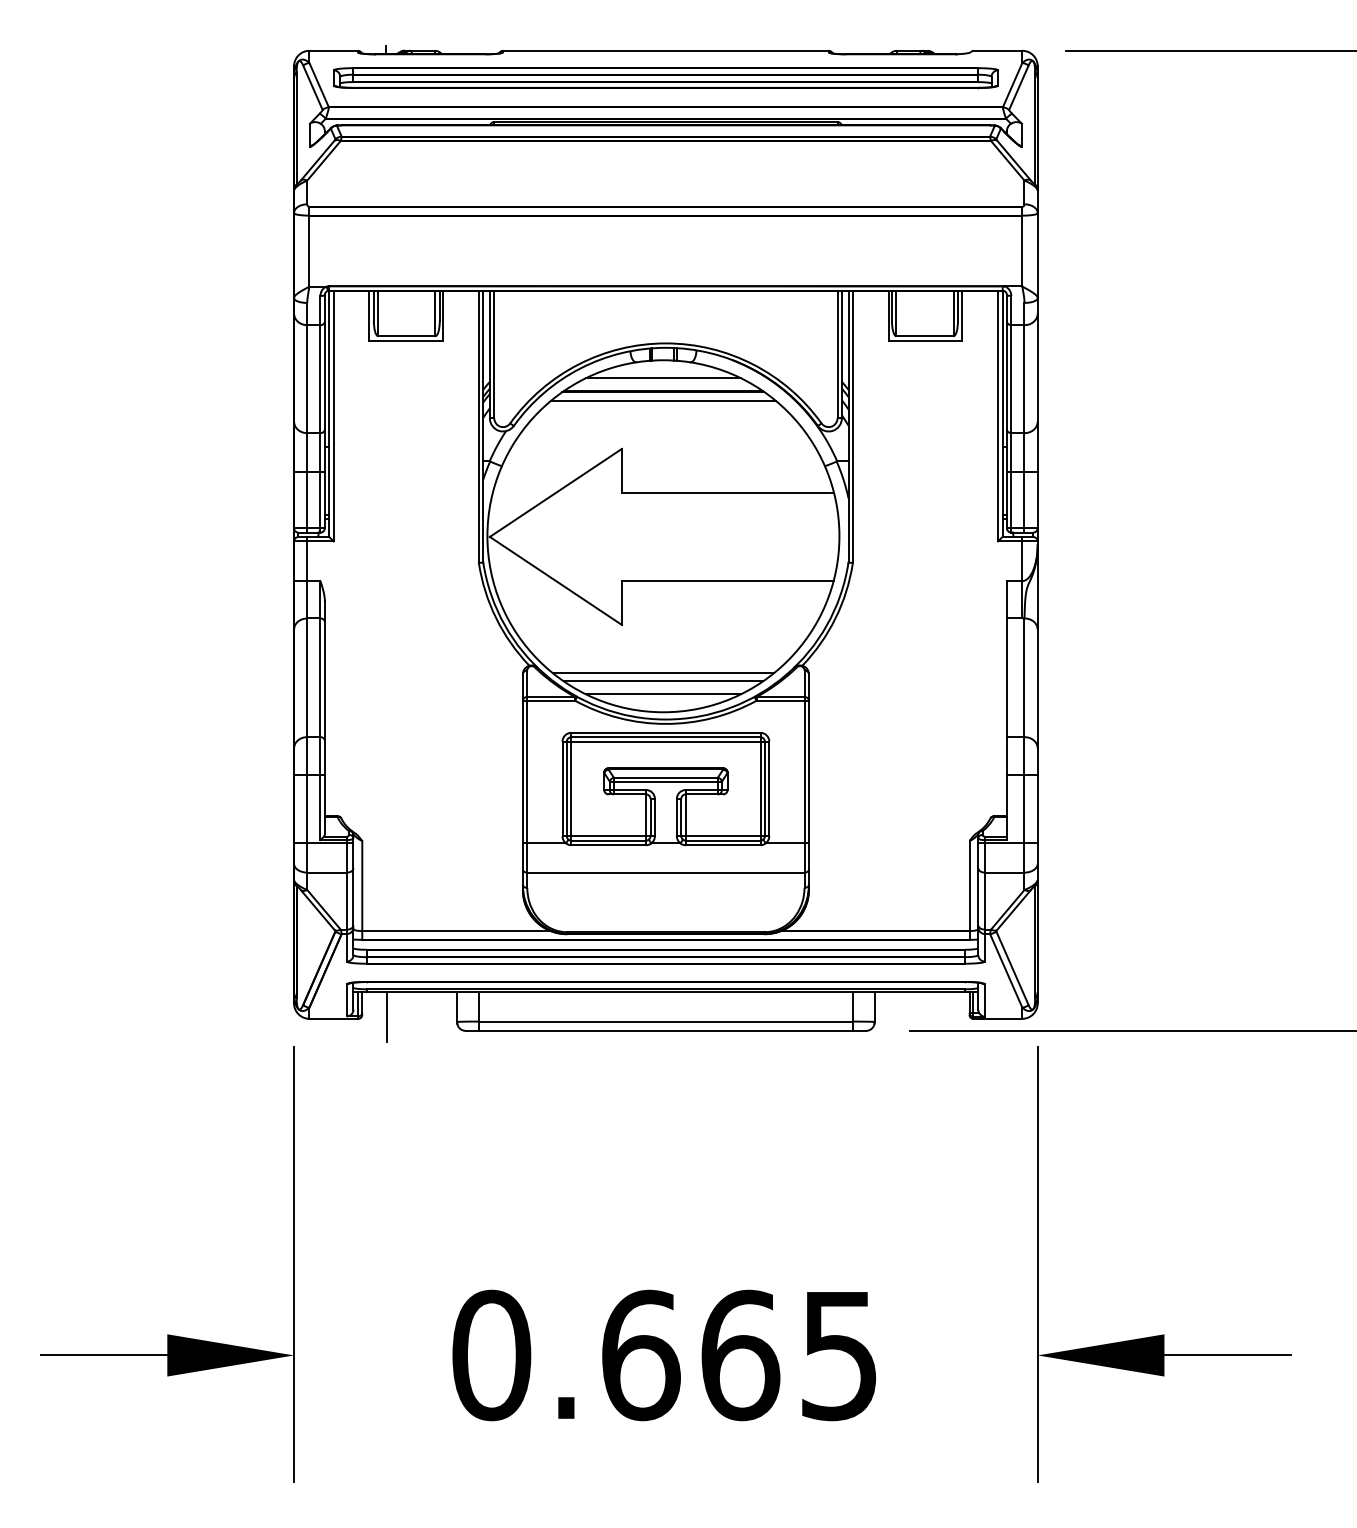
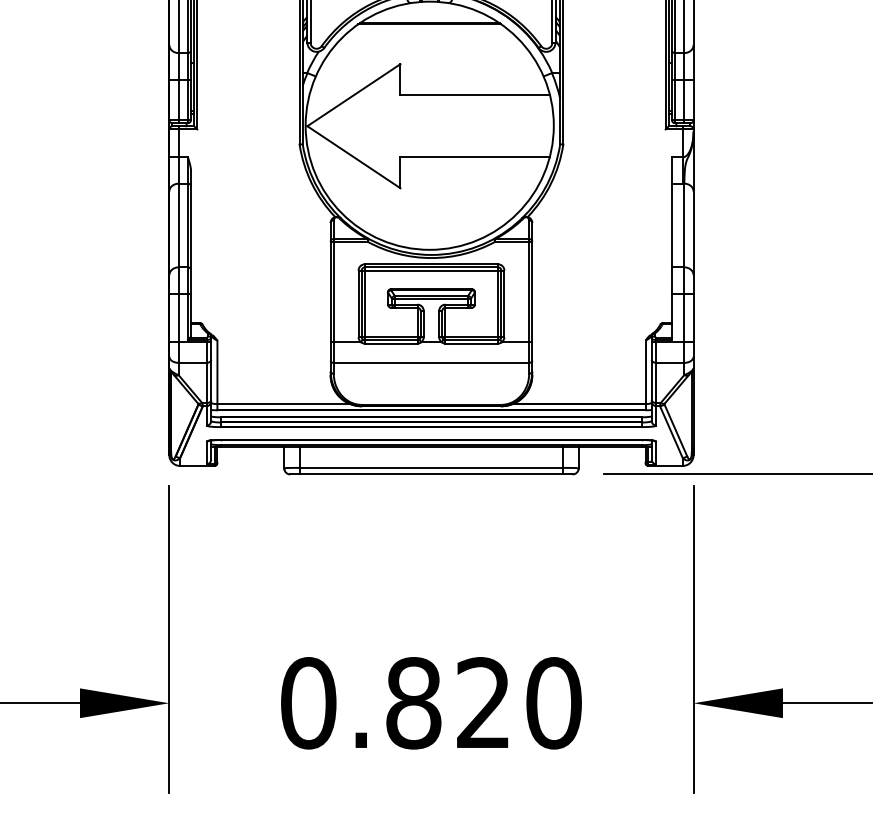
line: (663, 378) -> (429, 14), removed
line: (663, 400) -> (429, 30), removed
line: (663, 673) -> (429, 222), removed
line: (662, 681) -> (429, 228), removed
line: (663, 694) -> (429, 237), removed
line: (386, 1016) -> (234, 464), removed
text: (740, 1355) -> (484, 703), 0.665 -> 0.820

